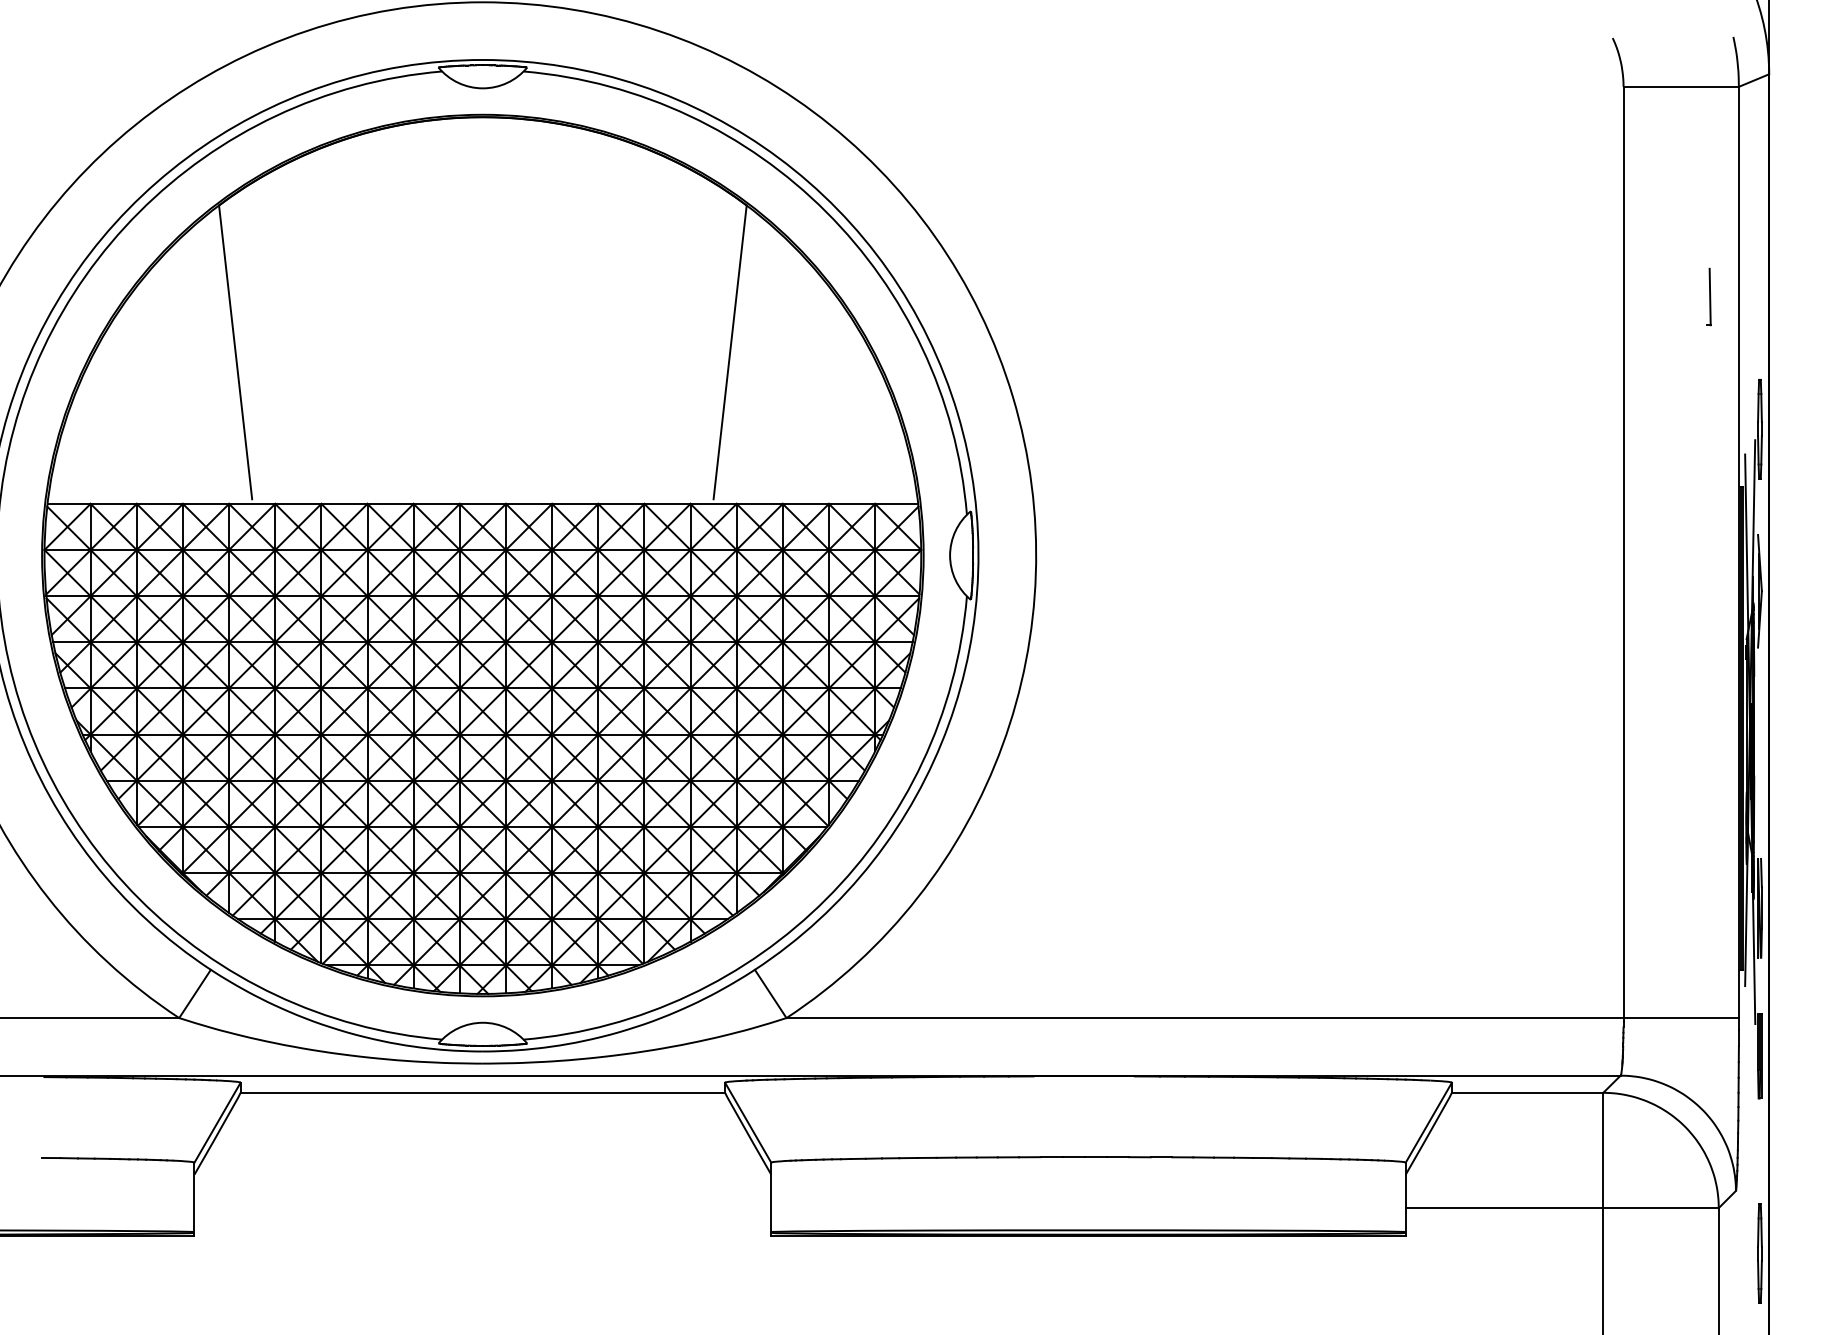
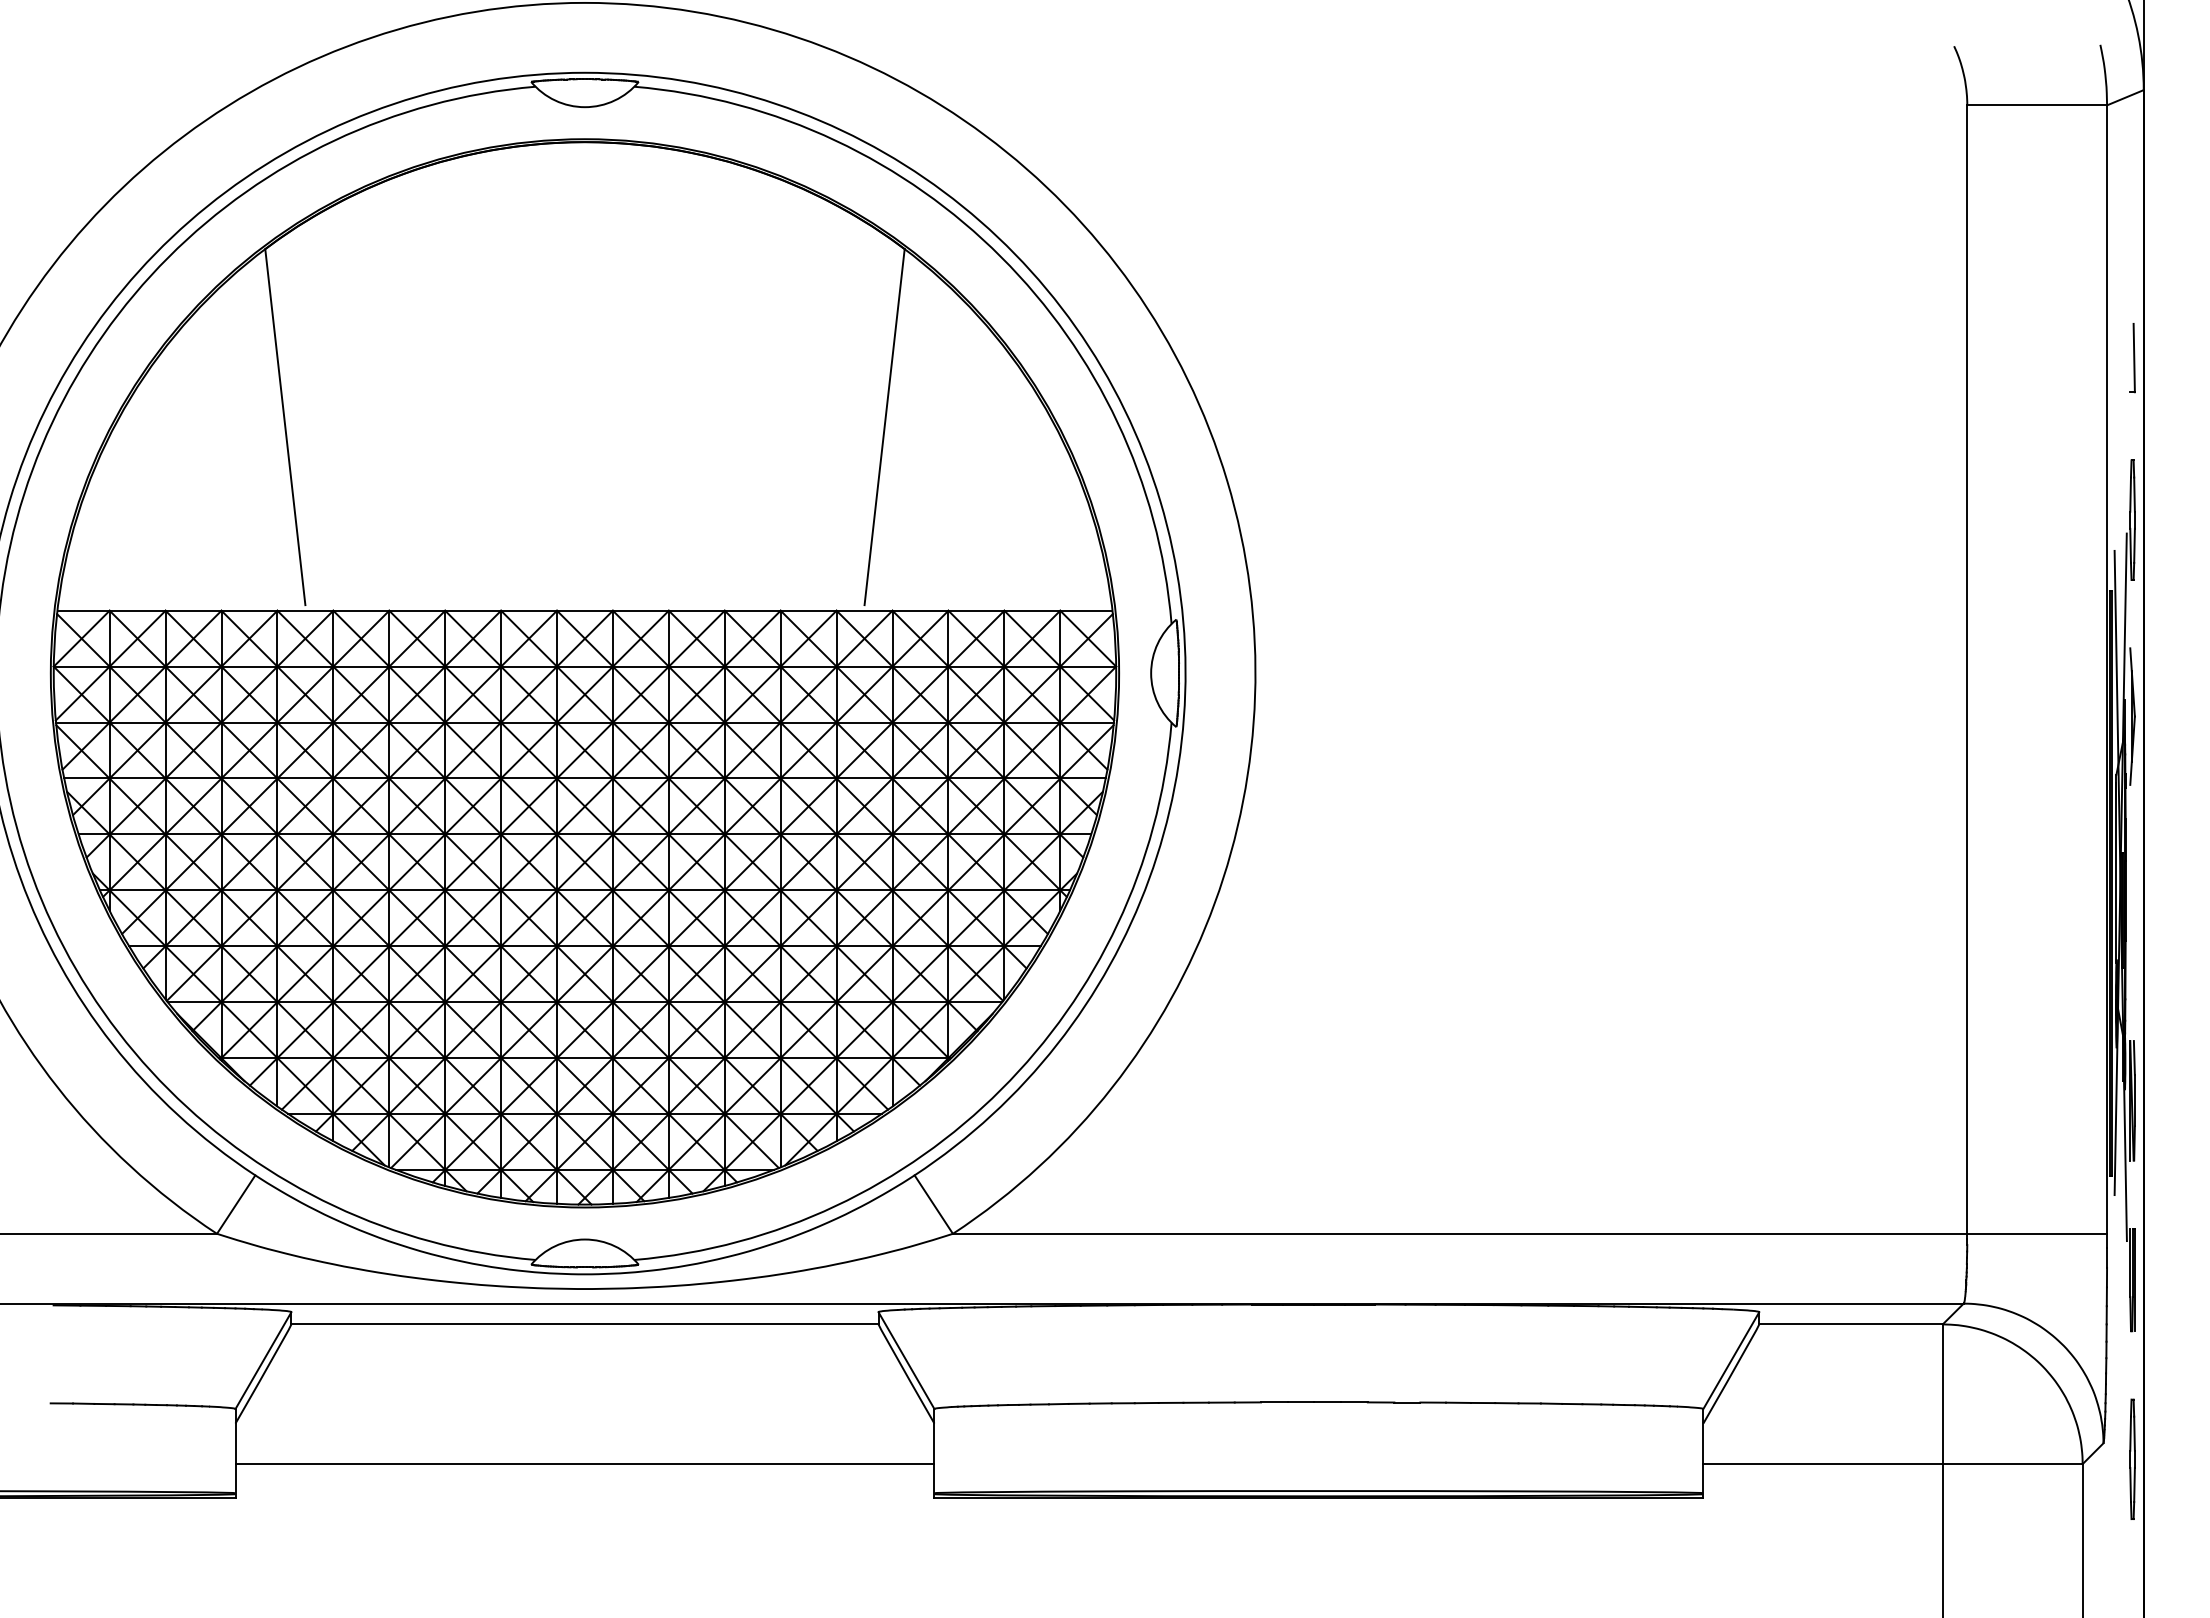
part: (1708, 297) -> (2132, 358), moved
line: (482, 1208) -> (584, 1464), added
part: (1759, 1252) -> (2132, 1458), moved

